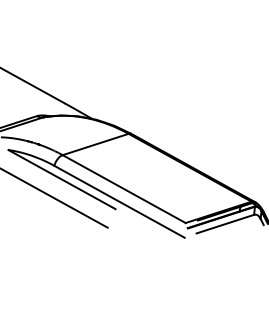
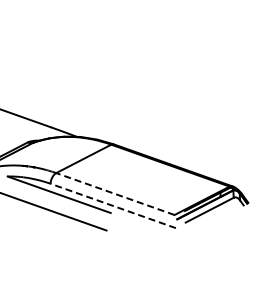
line: (124, 189) -> (115, 194), solid -> dashed
line: (119, 201) -> (113, 205), solid -> dashed

